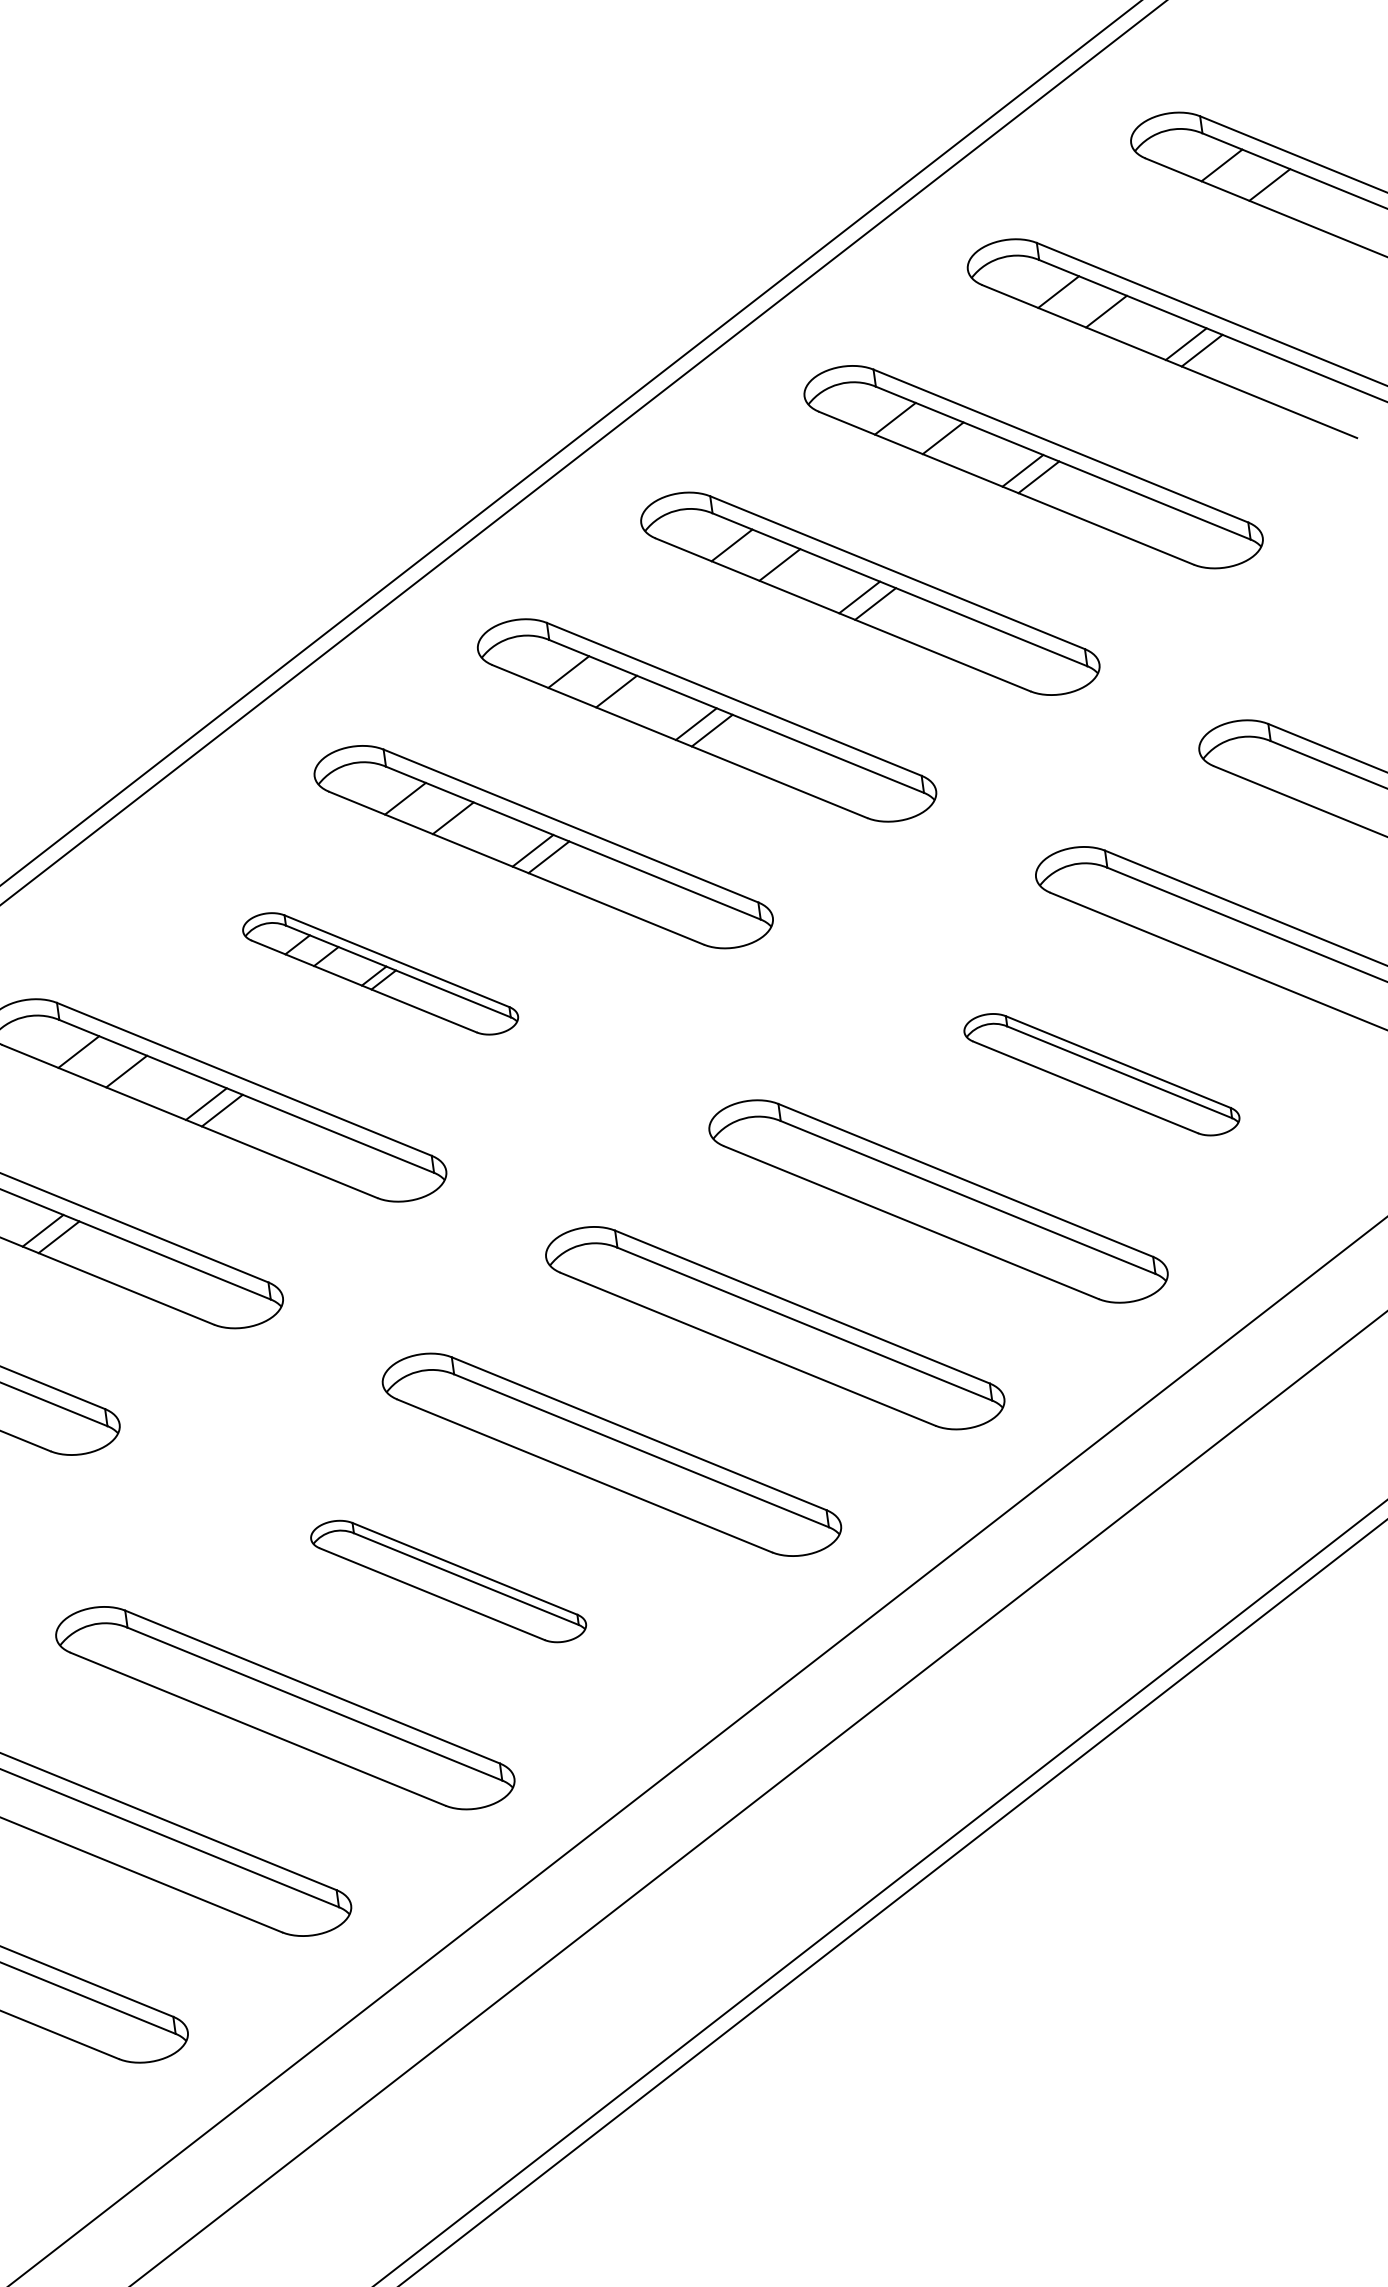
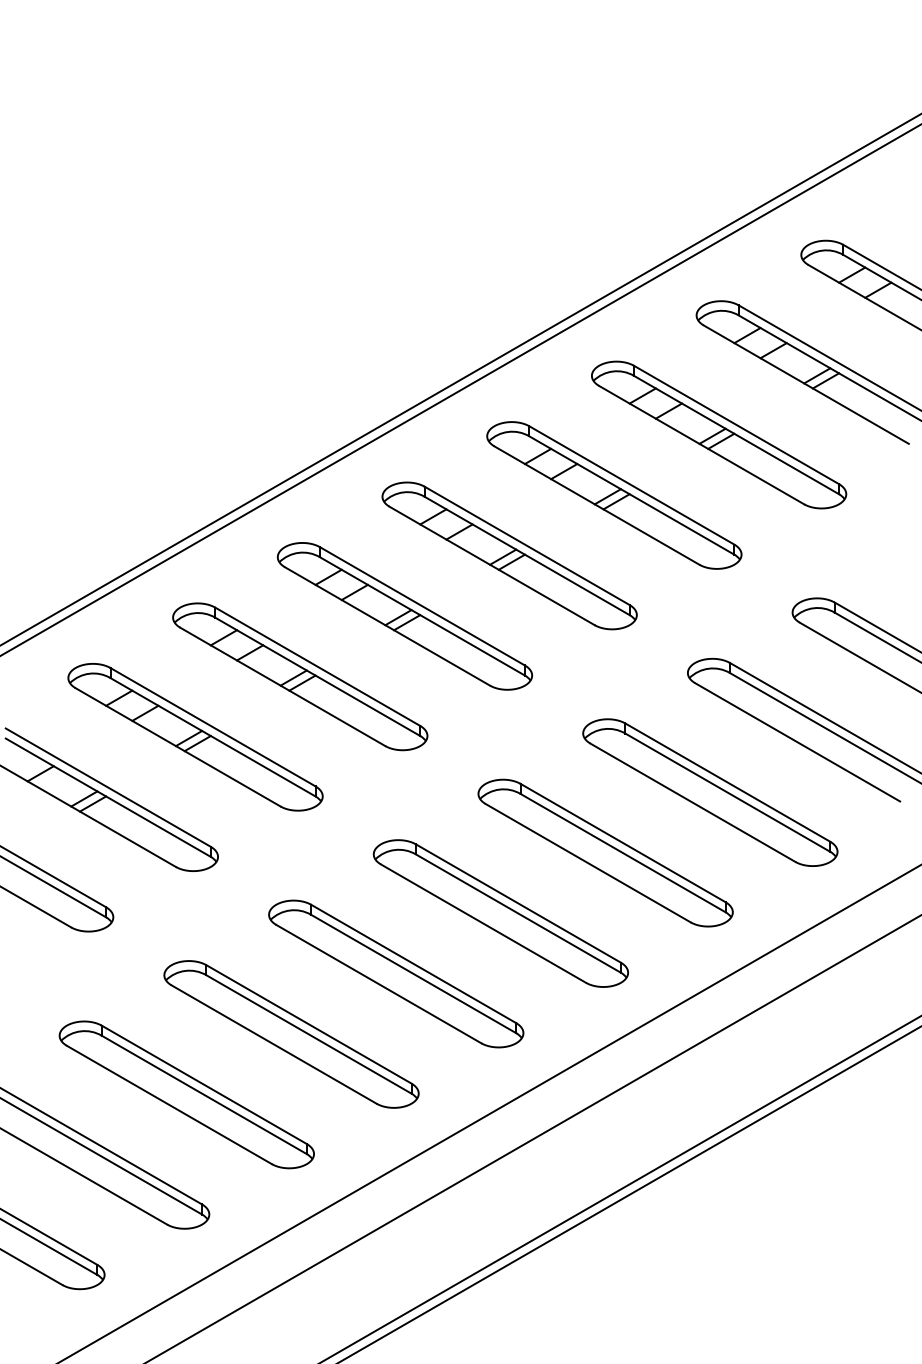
part: (380, 973) -> (300, 676), size x1.67
part: (1102, 1074) -> (710, 792), size x1.67
part: (448, 1581) -> (291, 1034), size x1.67

